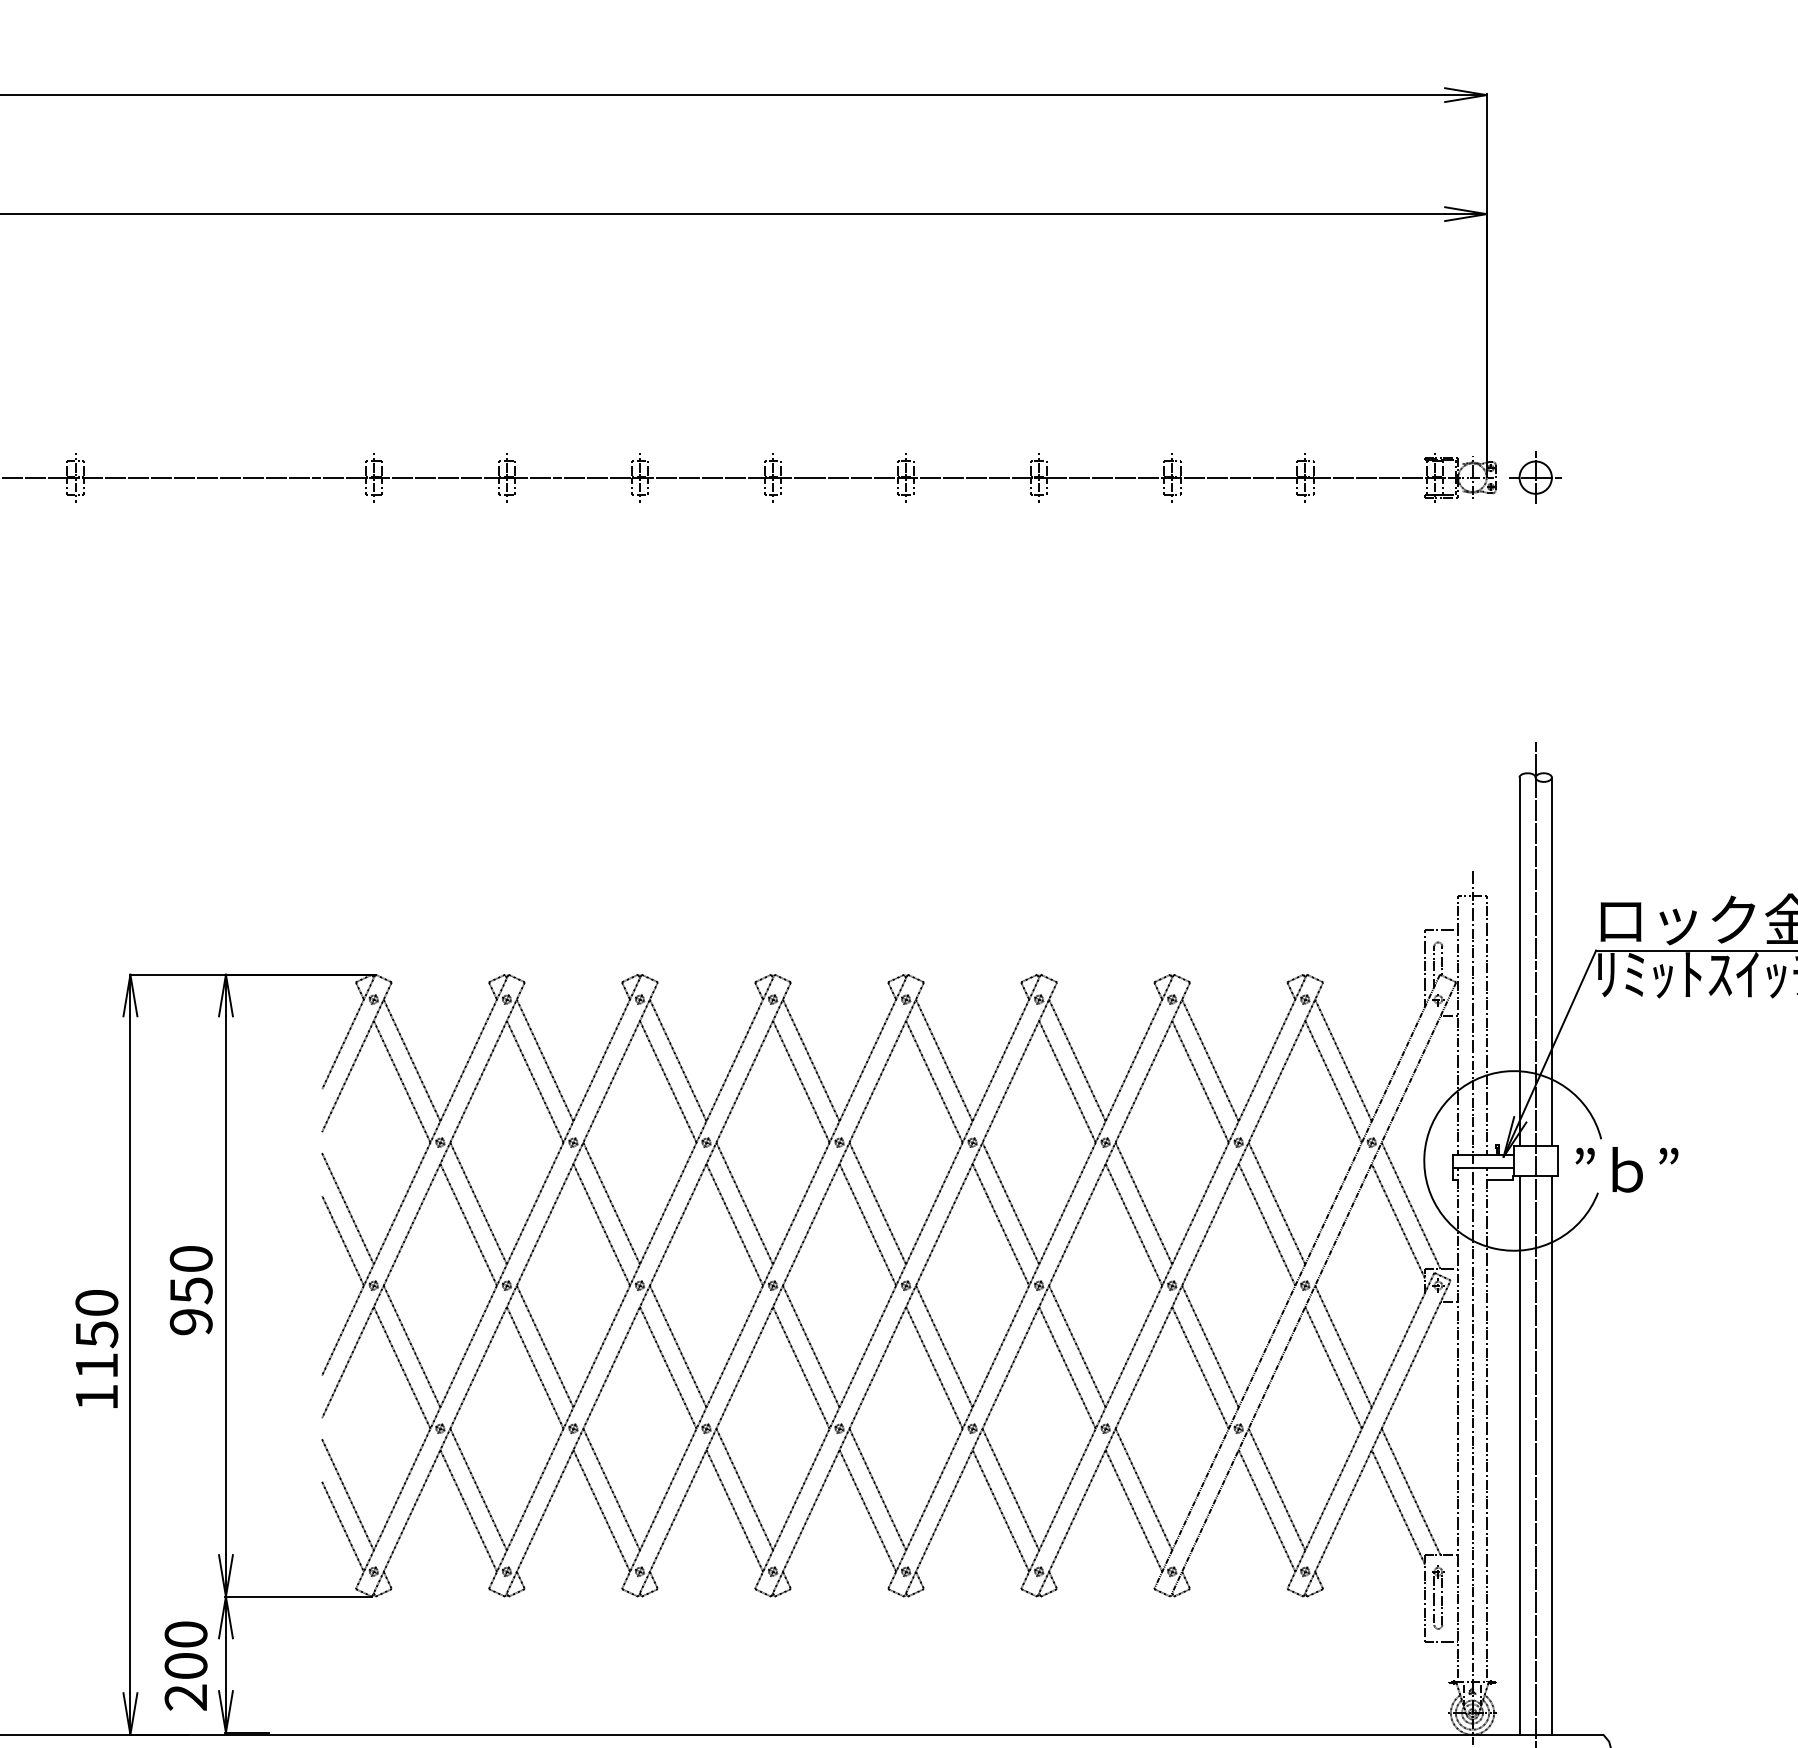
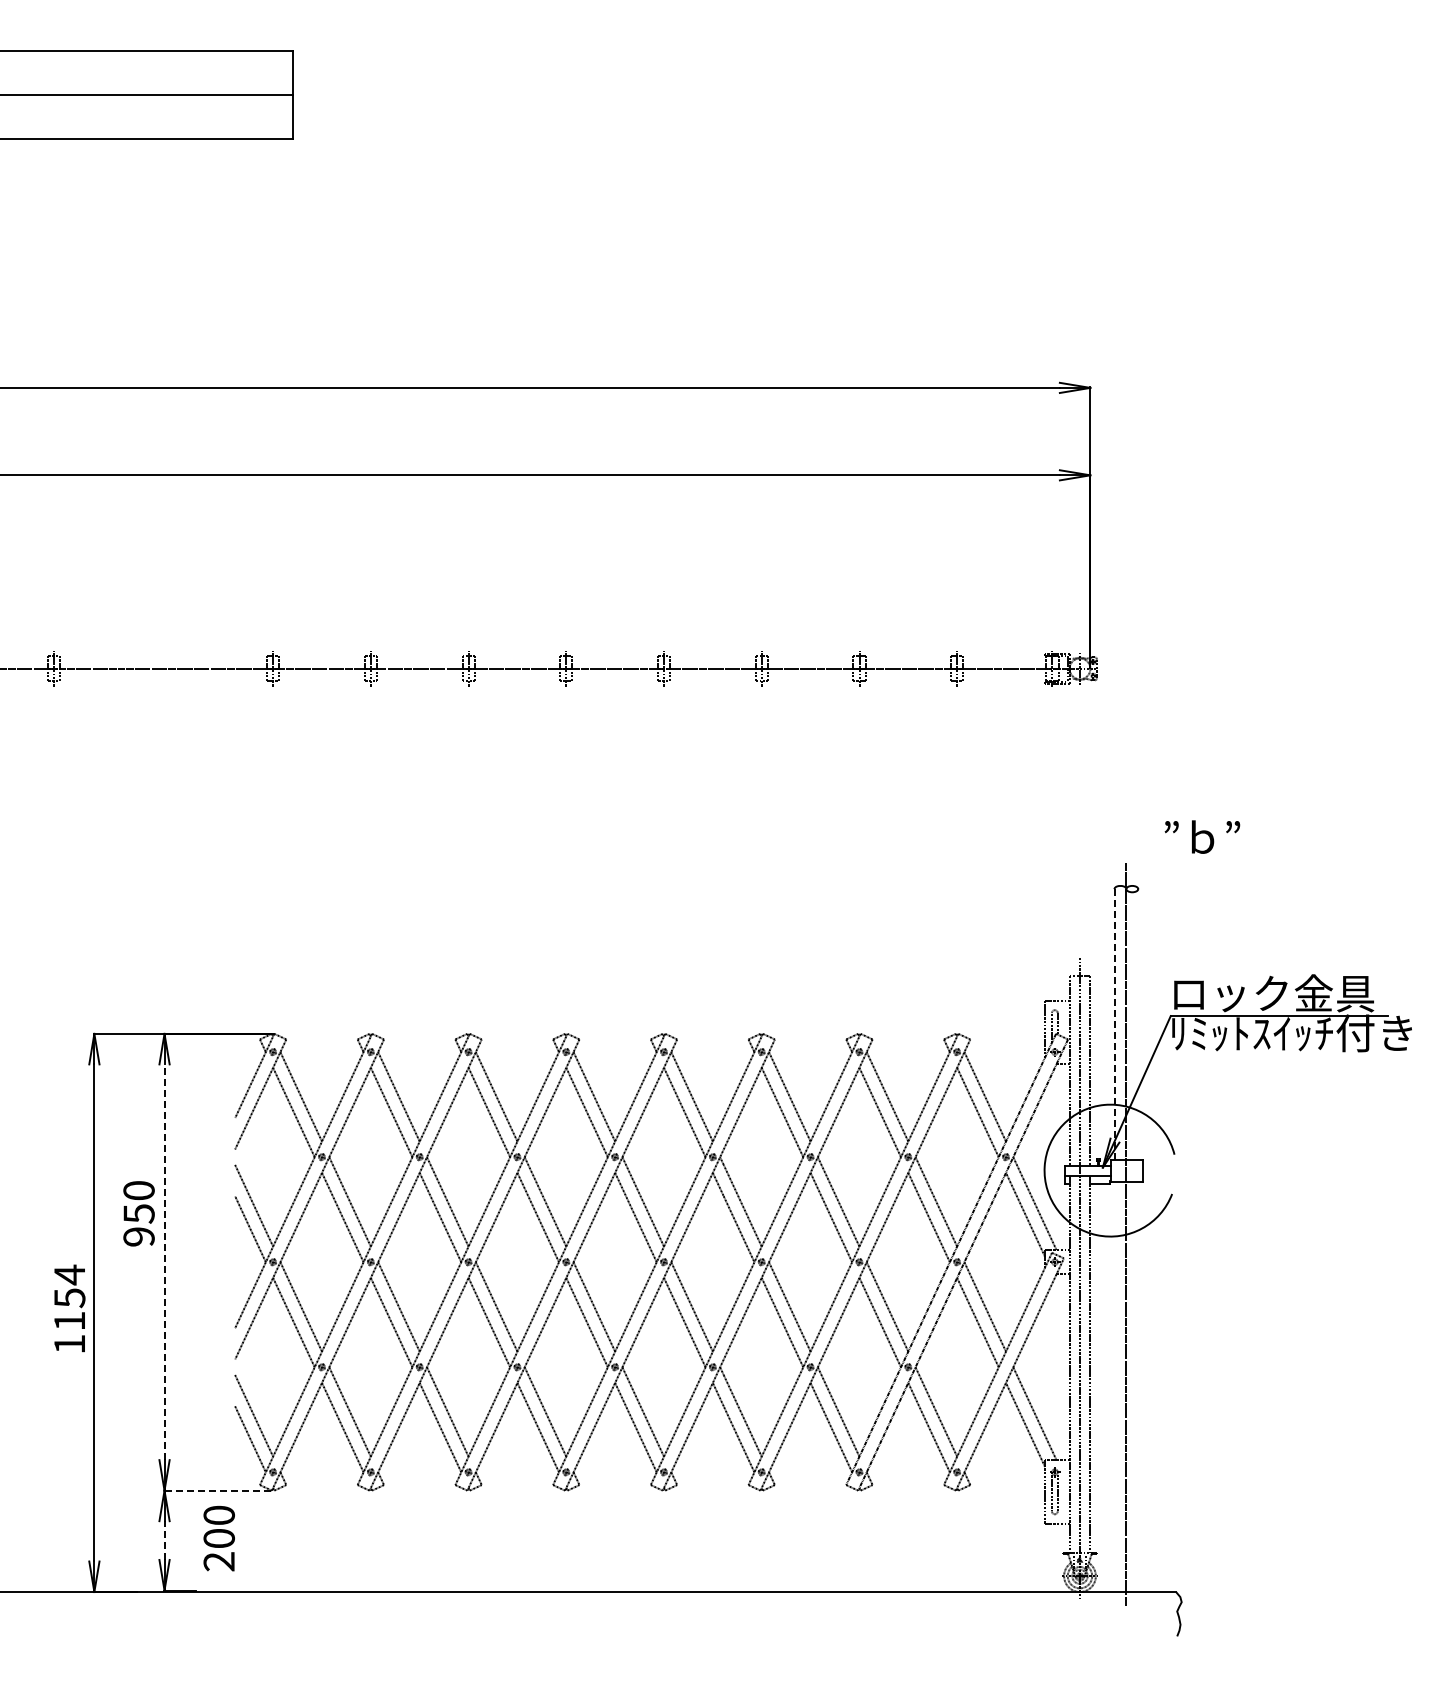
part: (1535, 477) -> (1126, 668), removed
line: (1519, 961) -> (1114, 1024), solid -> dashed
line: (1552, 961) -> (1138, 1024), removed
text: (1627, 1168) -> (1202, 836), moved
line: (225, 1286) -> (164, 1262), solid -> dashed
text: (190, 1290) -> (138, 1213), moved
text: (96, 1302) -> (69, 1274), 1150 -> 1154
line: (1519, 1454) -> (1114, 1386), removed
line: (1552, 1454) -> (1138, 1386), removed
line: (298, 1596) -> (217, 1490), solid -> dashed
line: (225, 1664) -> (164, 1540), solid -> dashed
text: (185, 1665) -> (218, 1538), moved

